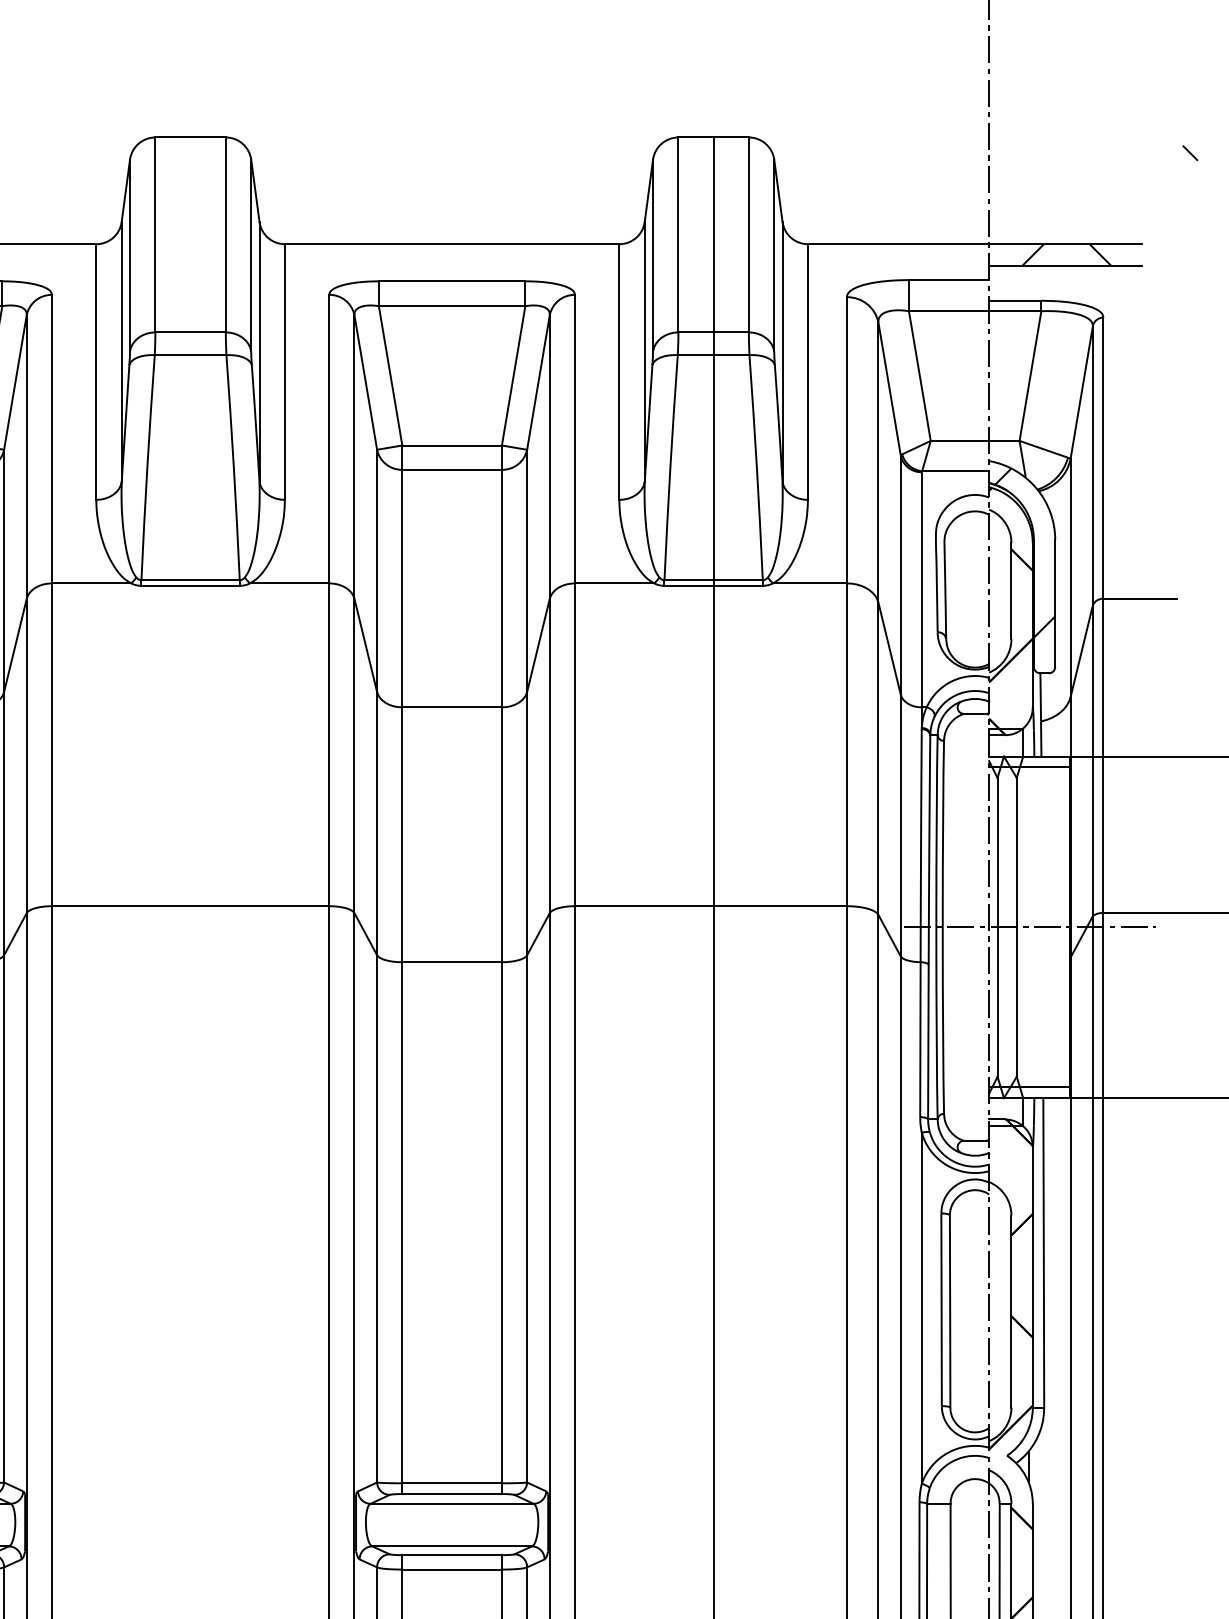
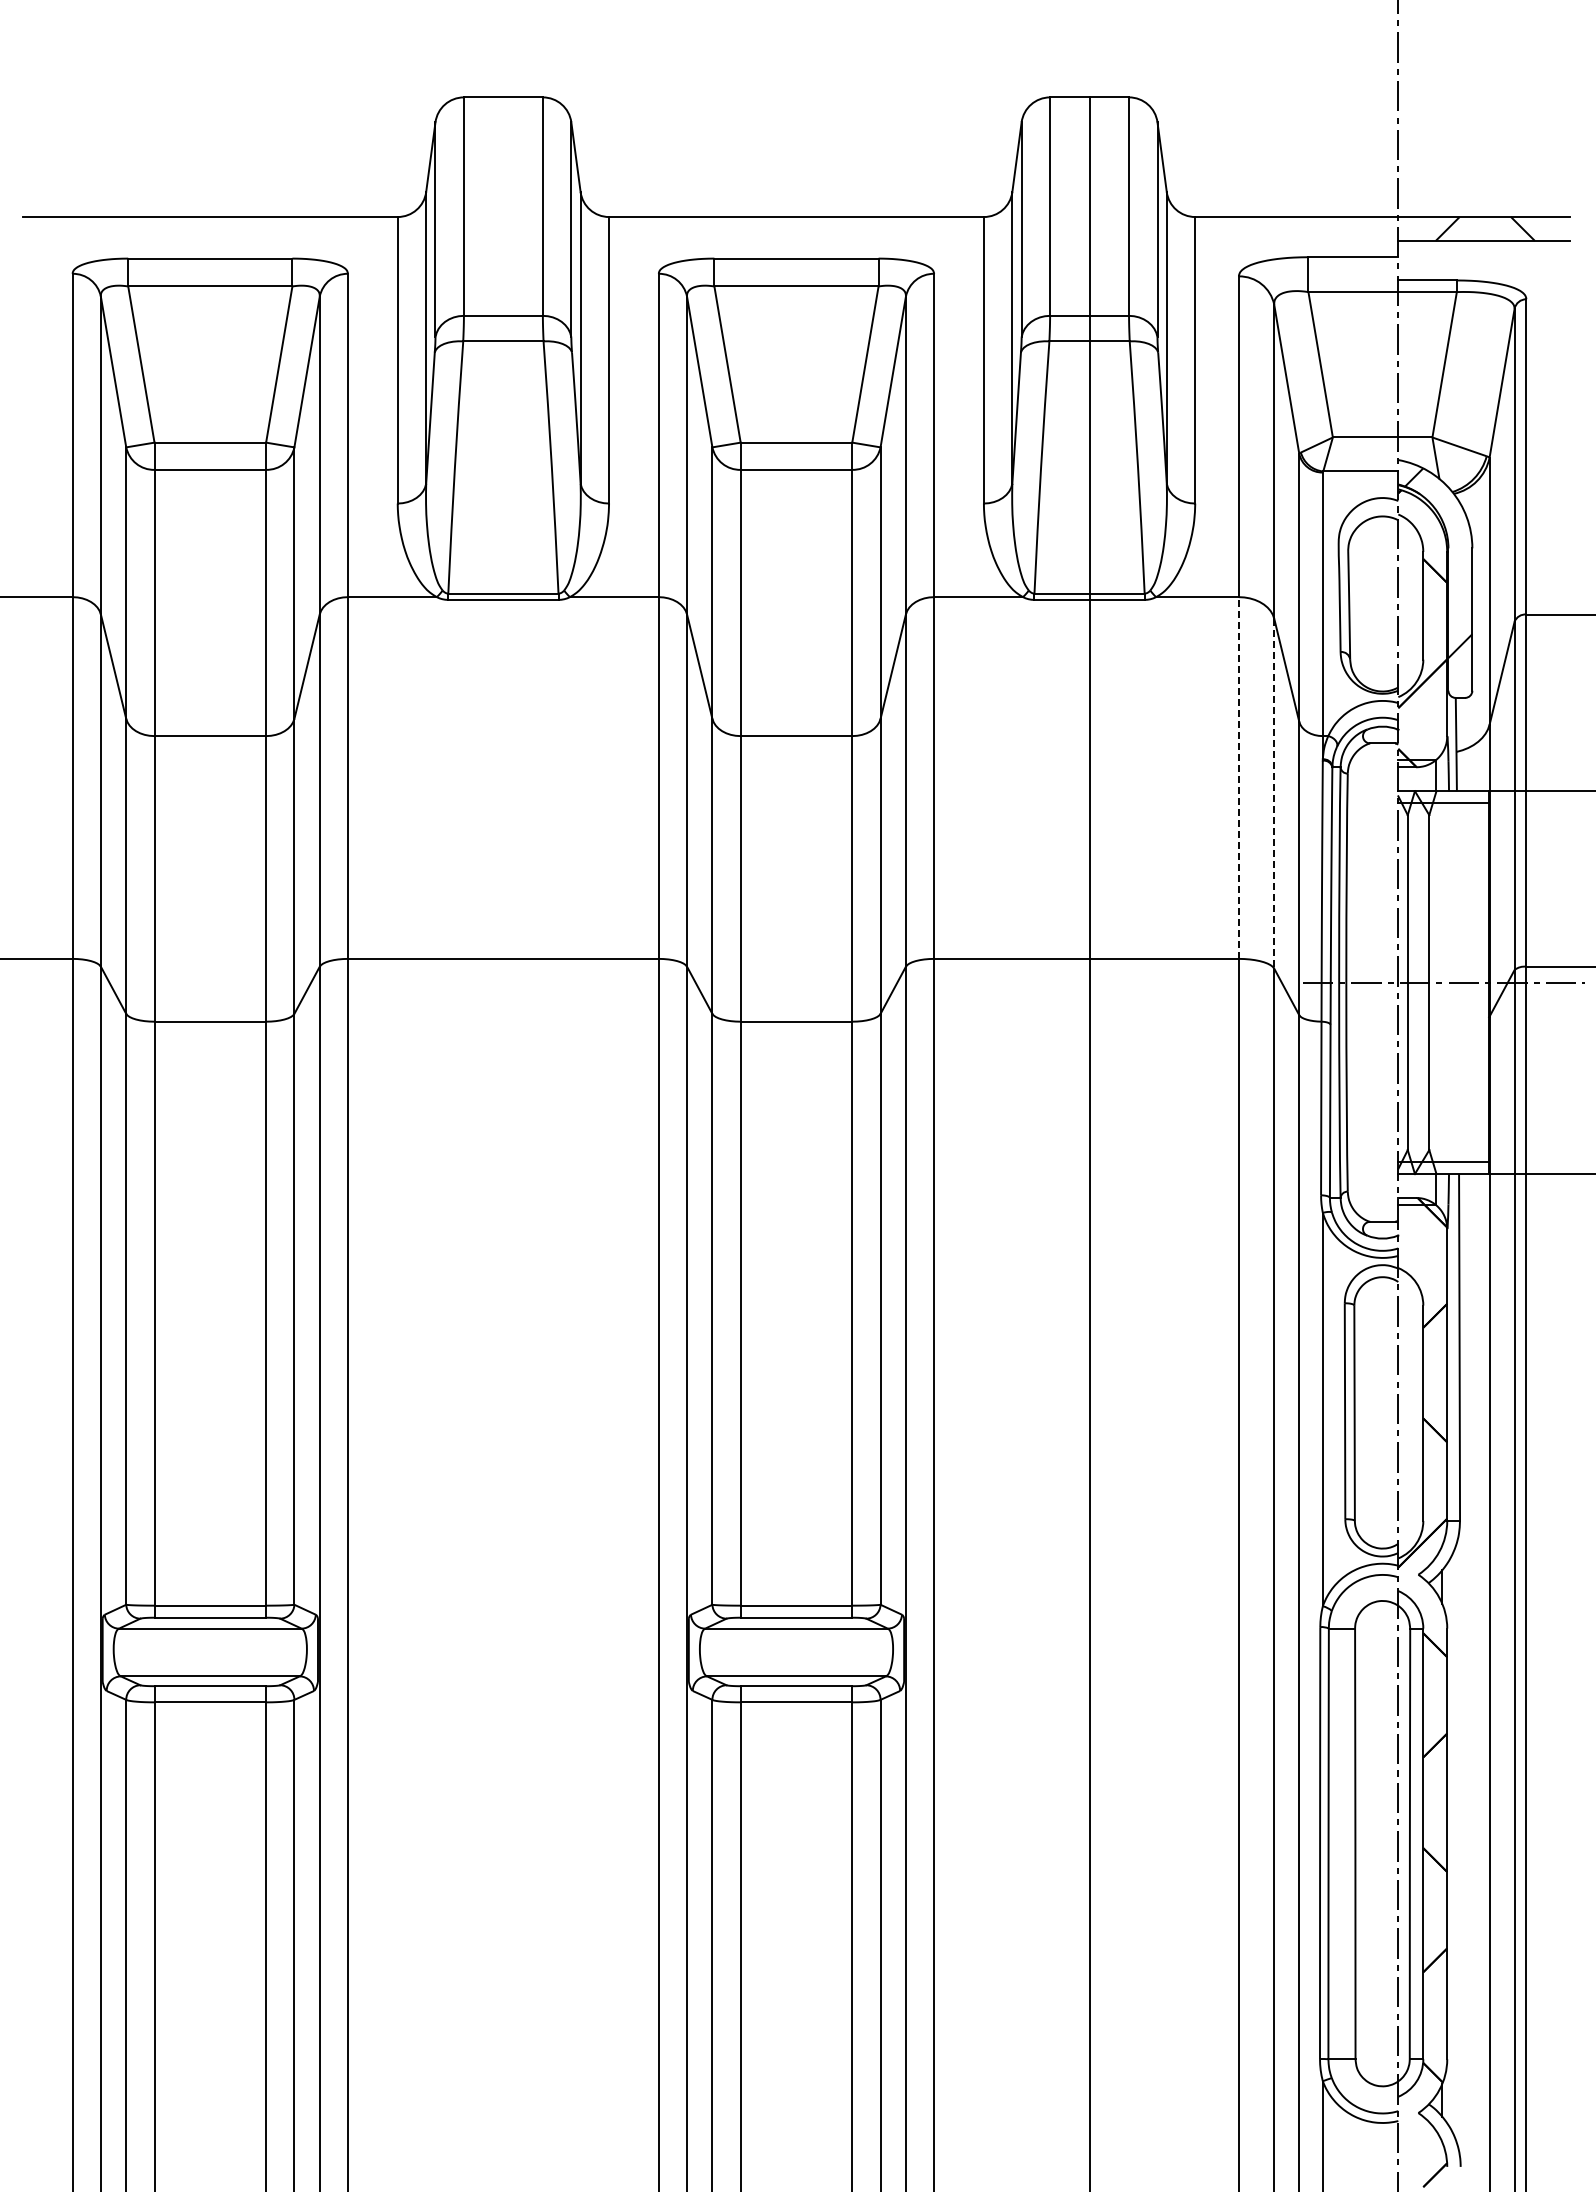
line: (846, 745) -> (1238, 778), solid -> dashed
line: (878, 758) -> (1274, 793), solid -> dashed

